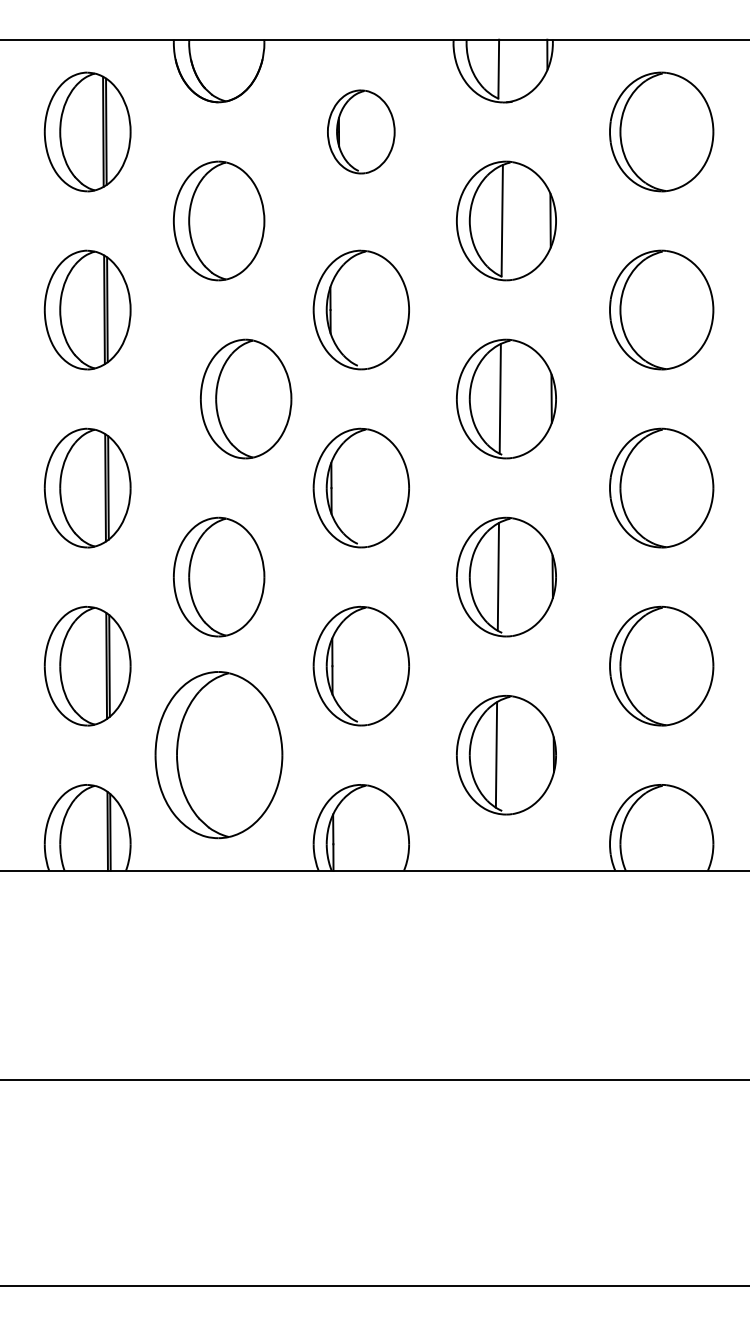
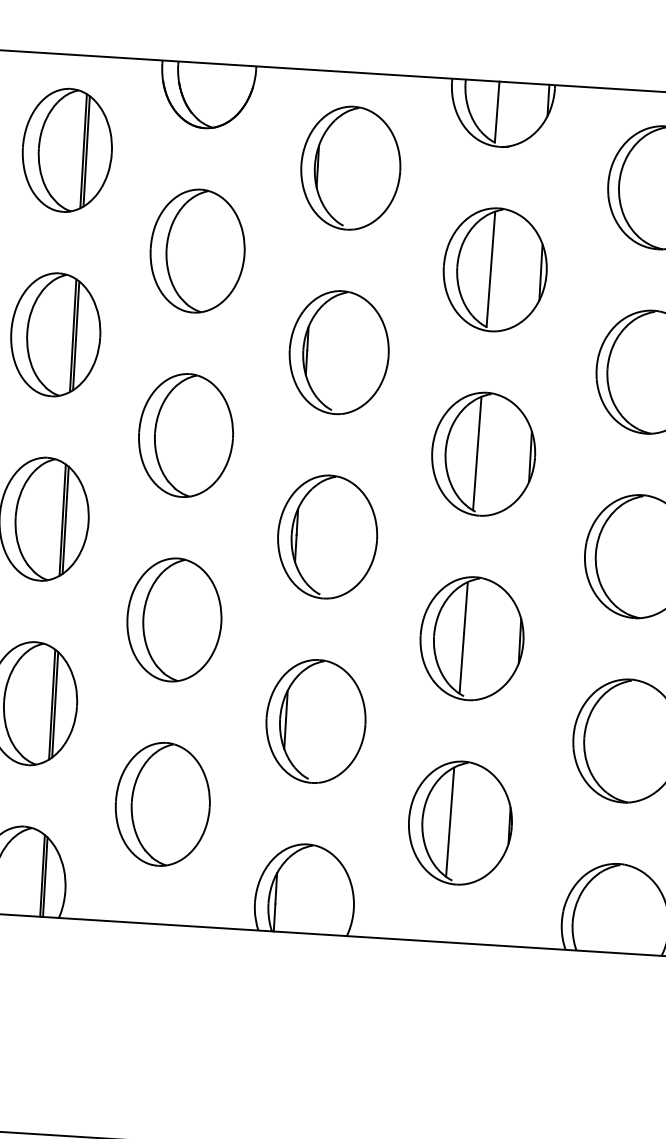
part: (360, 131) -> (349, 167), size x1.43
part: (246, 398) -> (186, 435), moved
part: (219, 755) -> (163, 804), size x0.71

